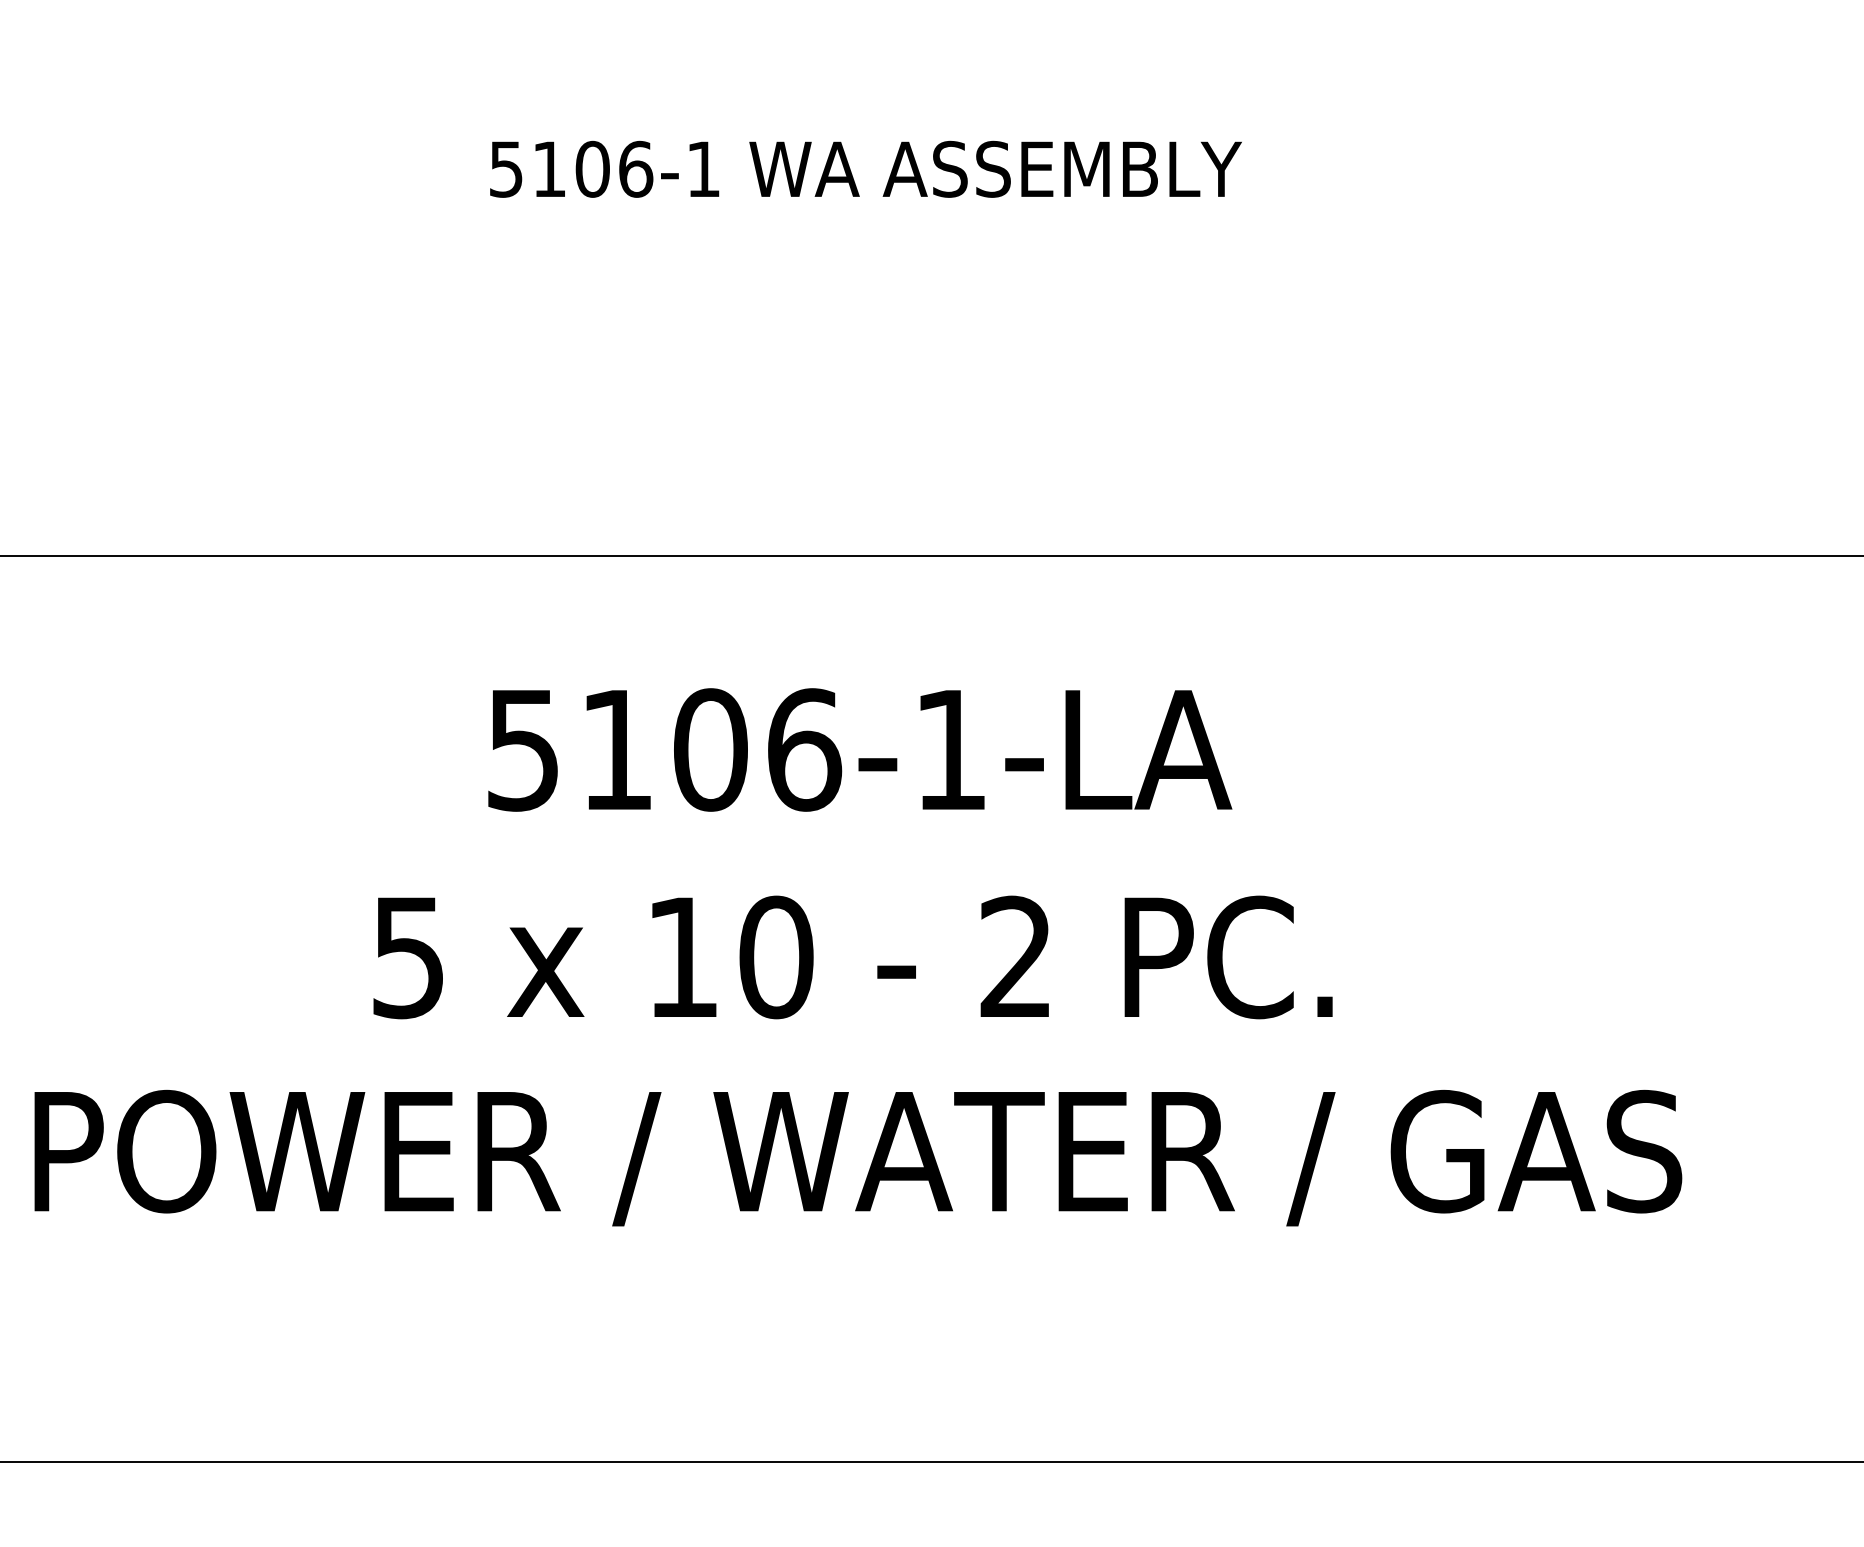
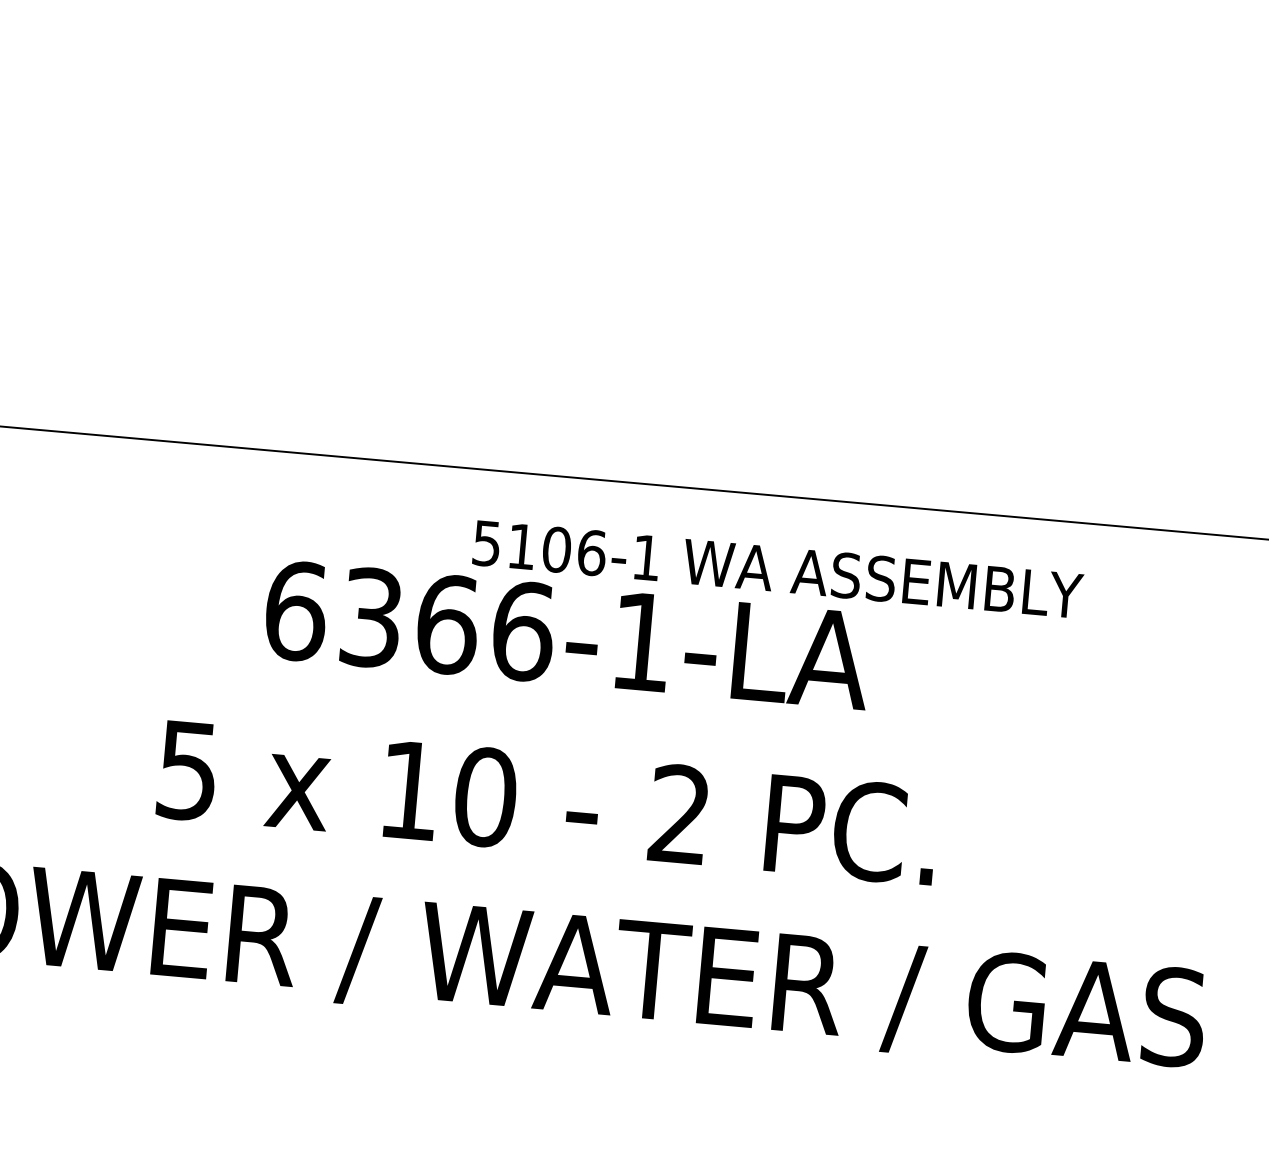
text: (865, 168) -> (777, 568), moved
text: (617, 749) -> (371, 617), 5106-1-LA -> 6366-1-LA

